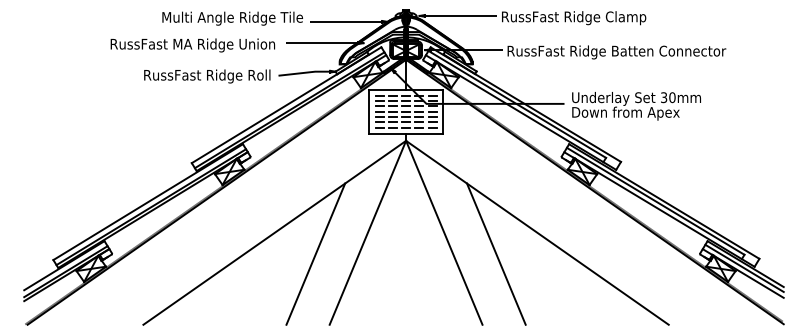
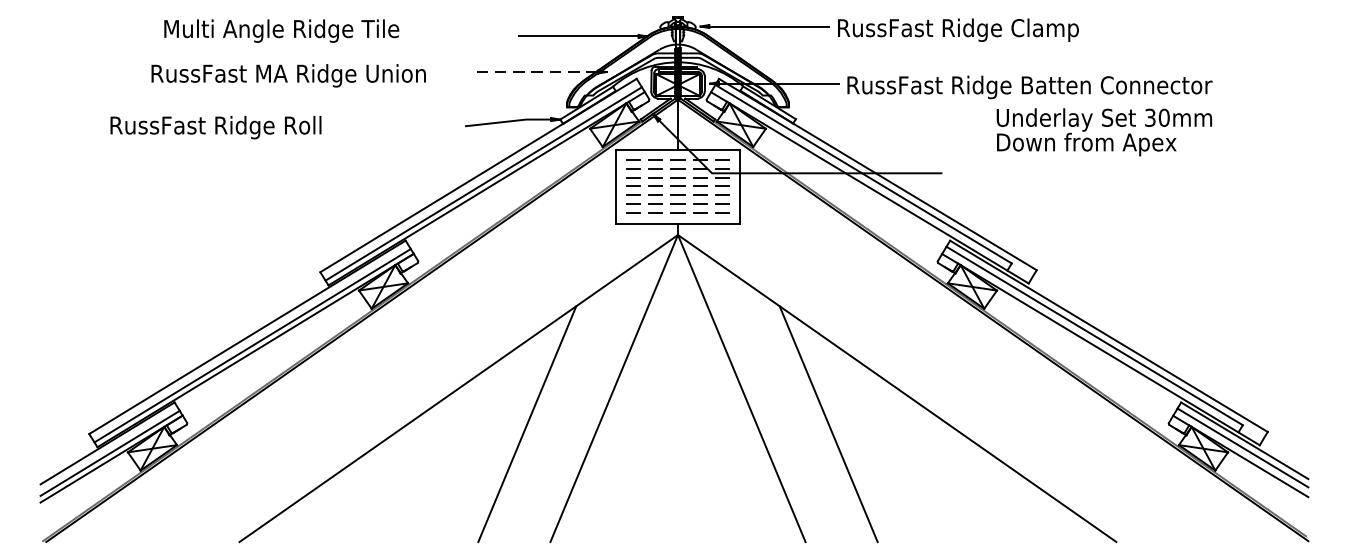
text: (232, 18) -> (281, 30), moved
line: (321, 43) -> (536, 72), solid -> dashed
text: (192, 45) -> (288, 75), moved
text: (207, 76) -> (216, 127), moved
text: (636, 106) -> (1104, 132), moved

